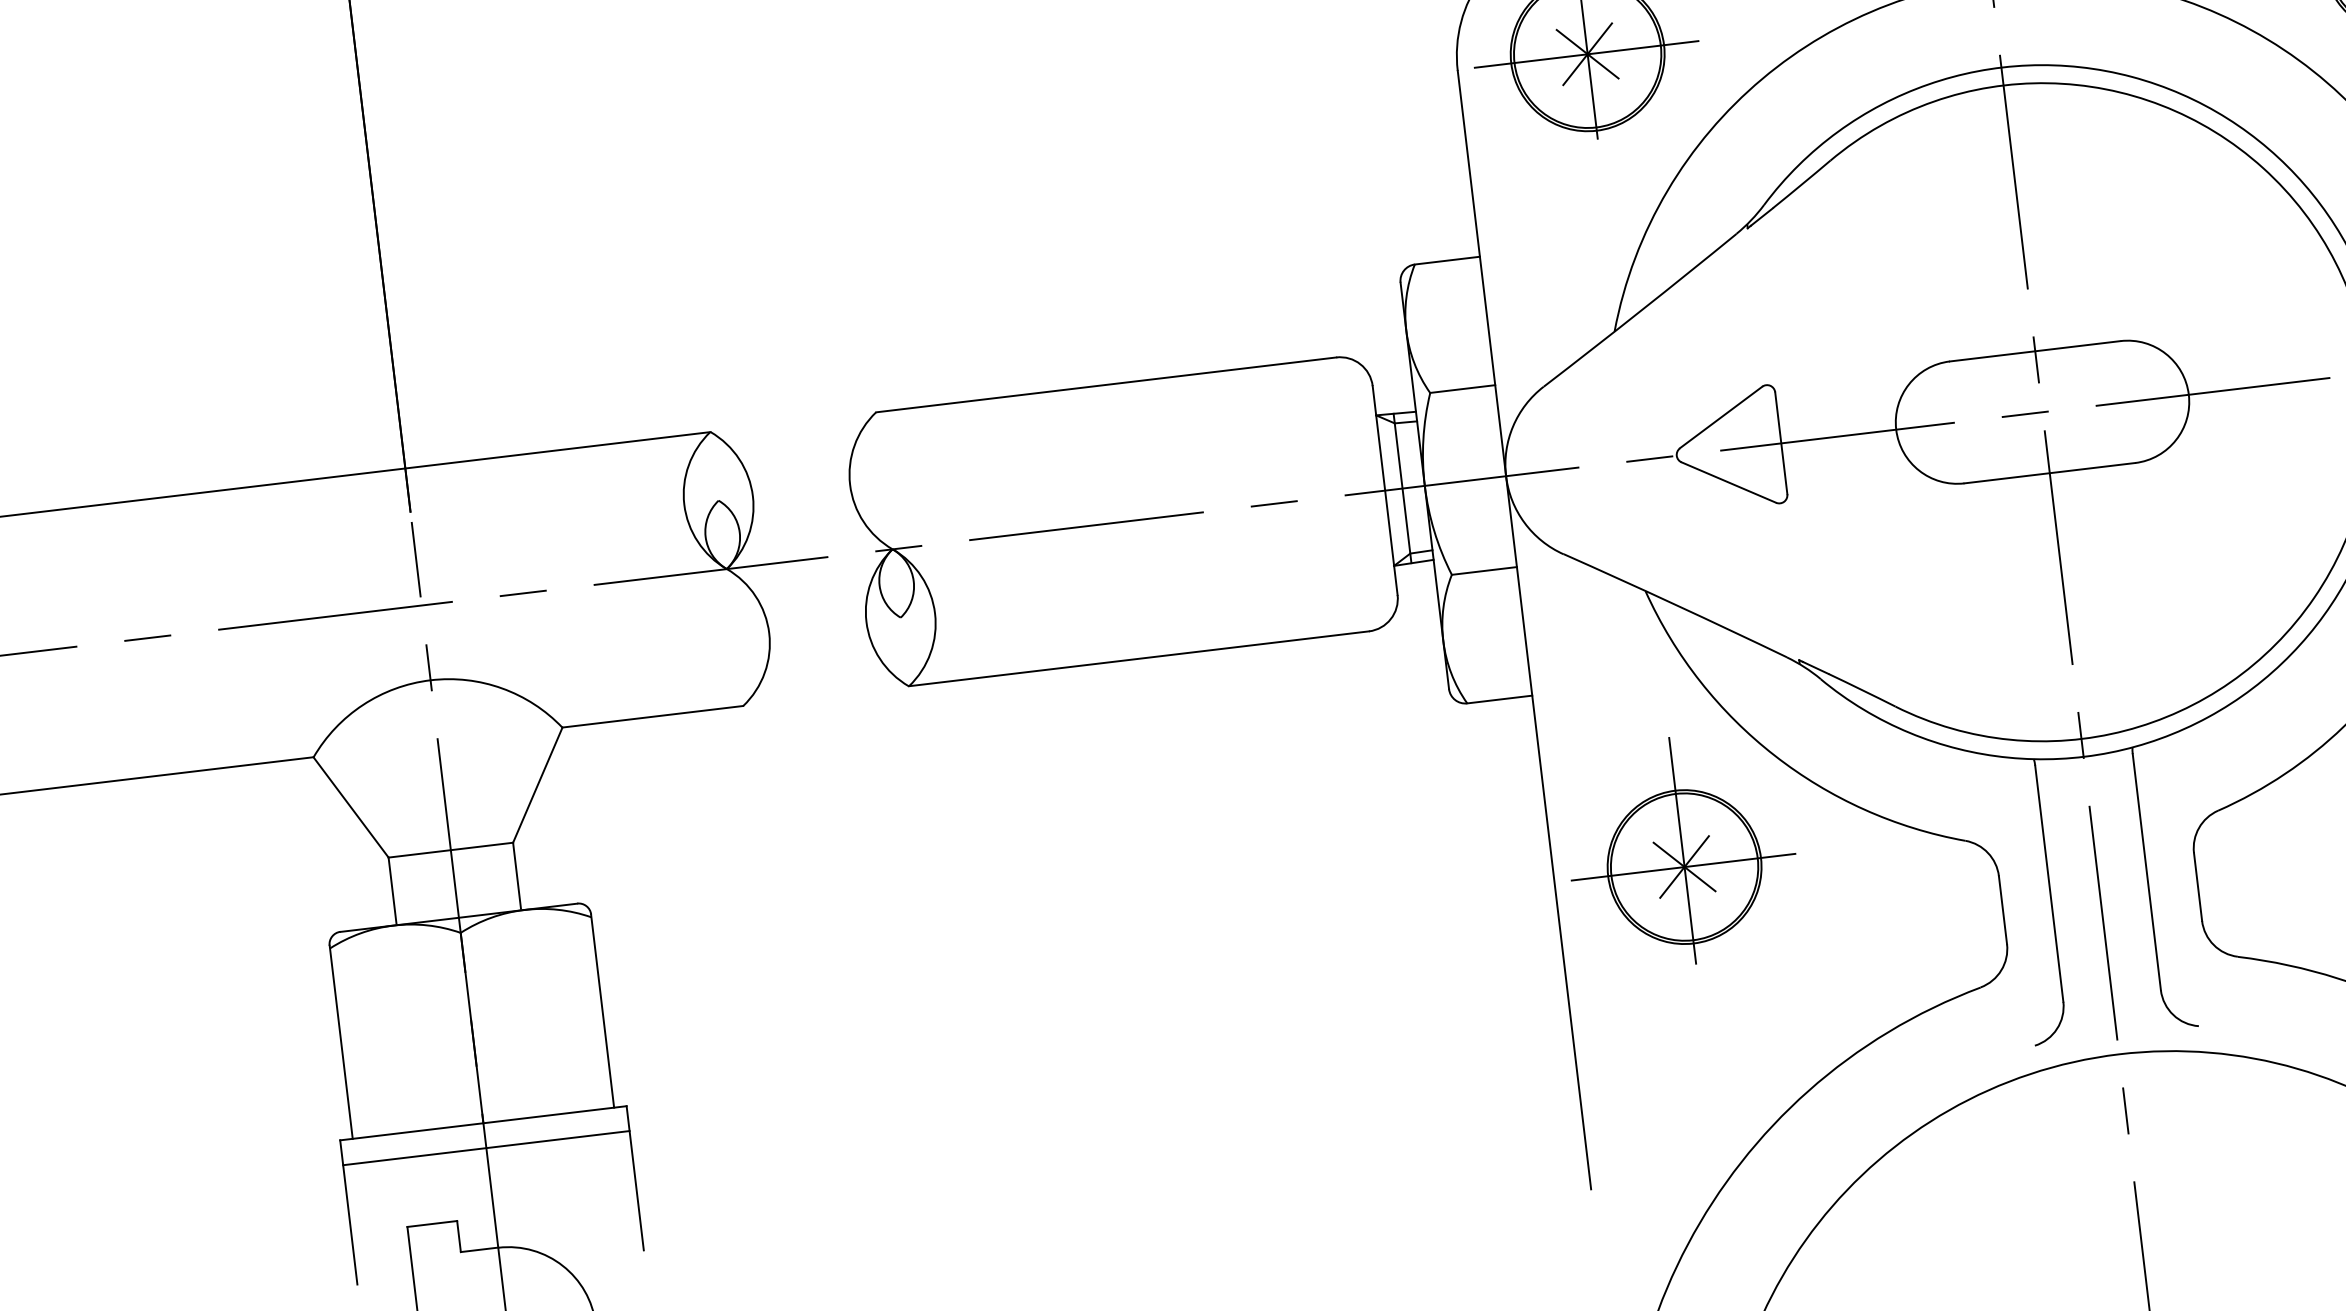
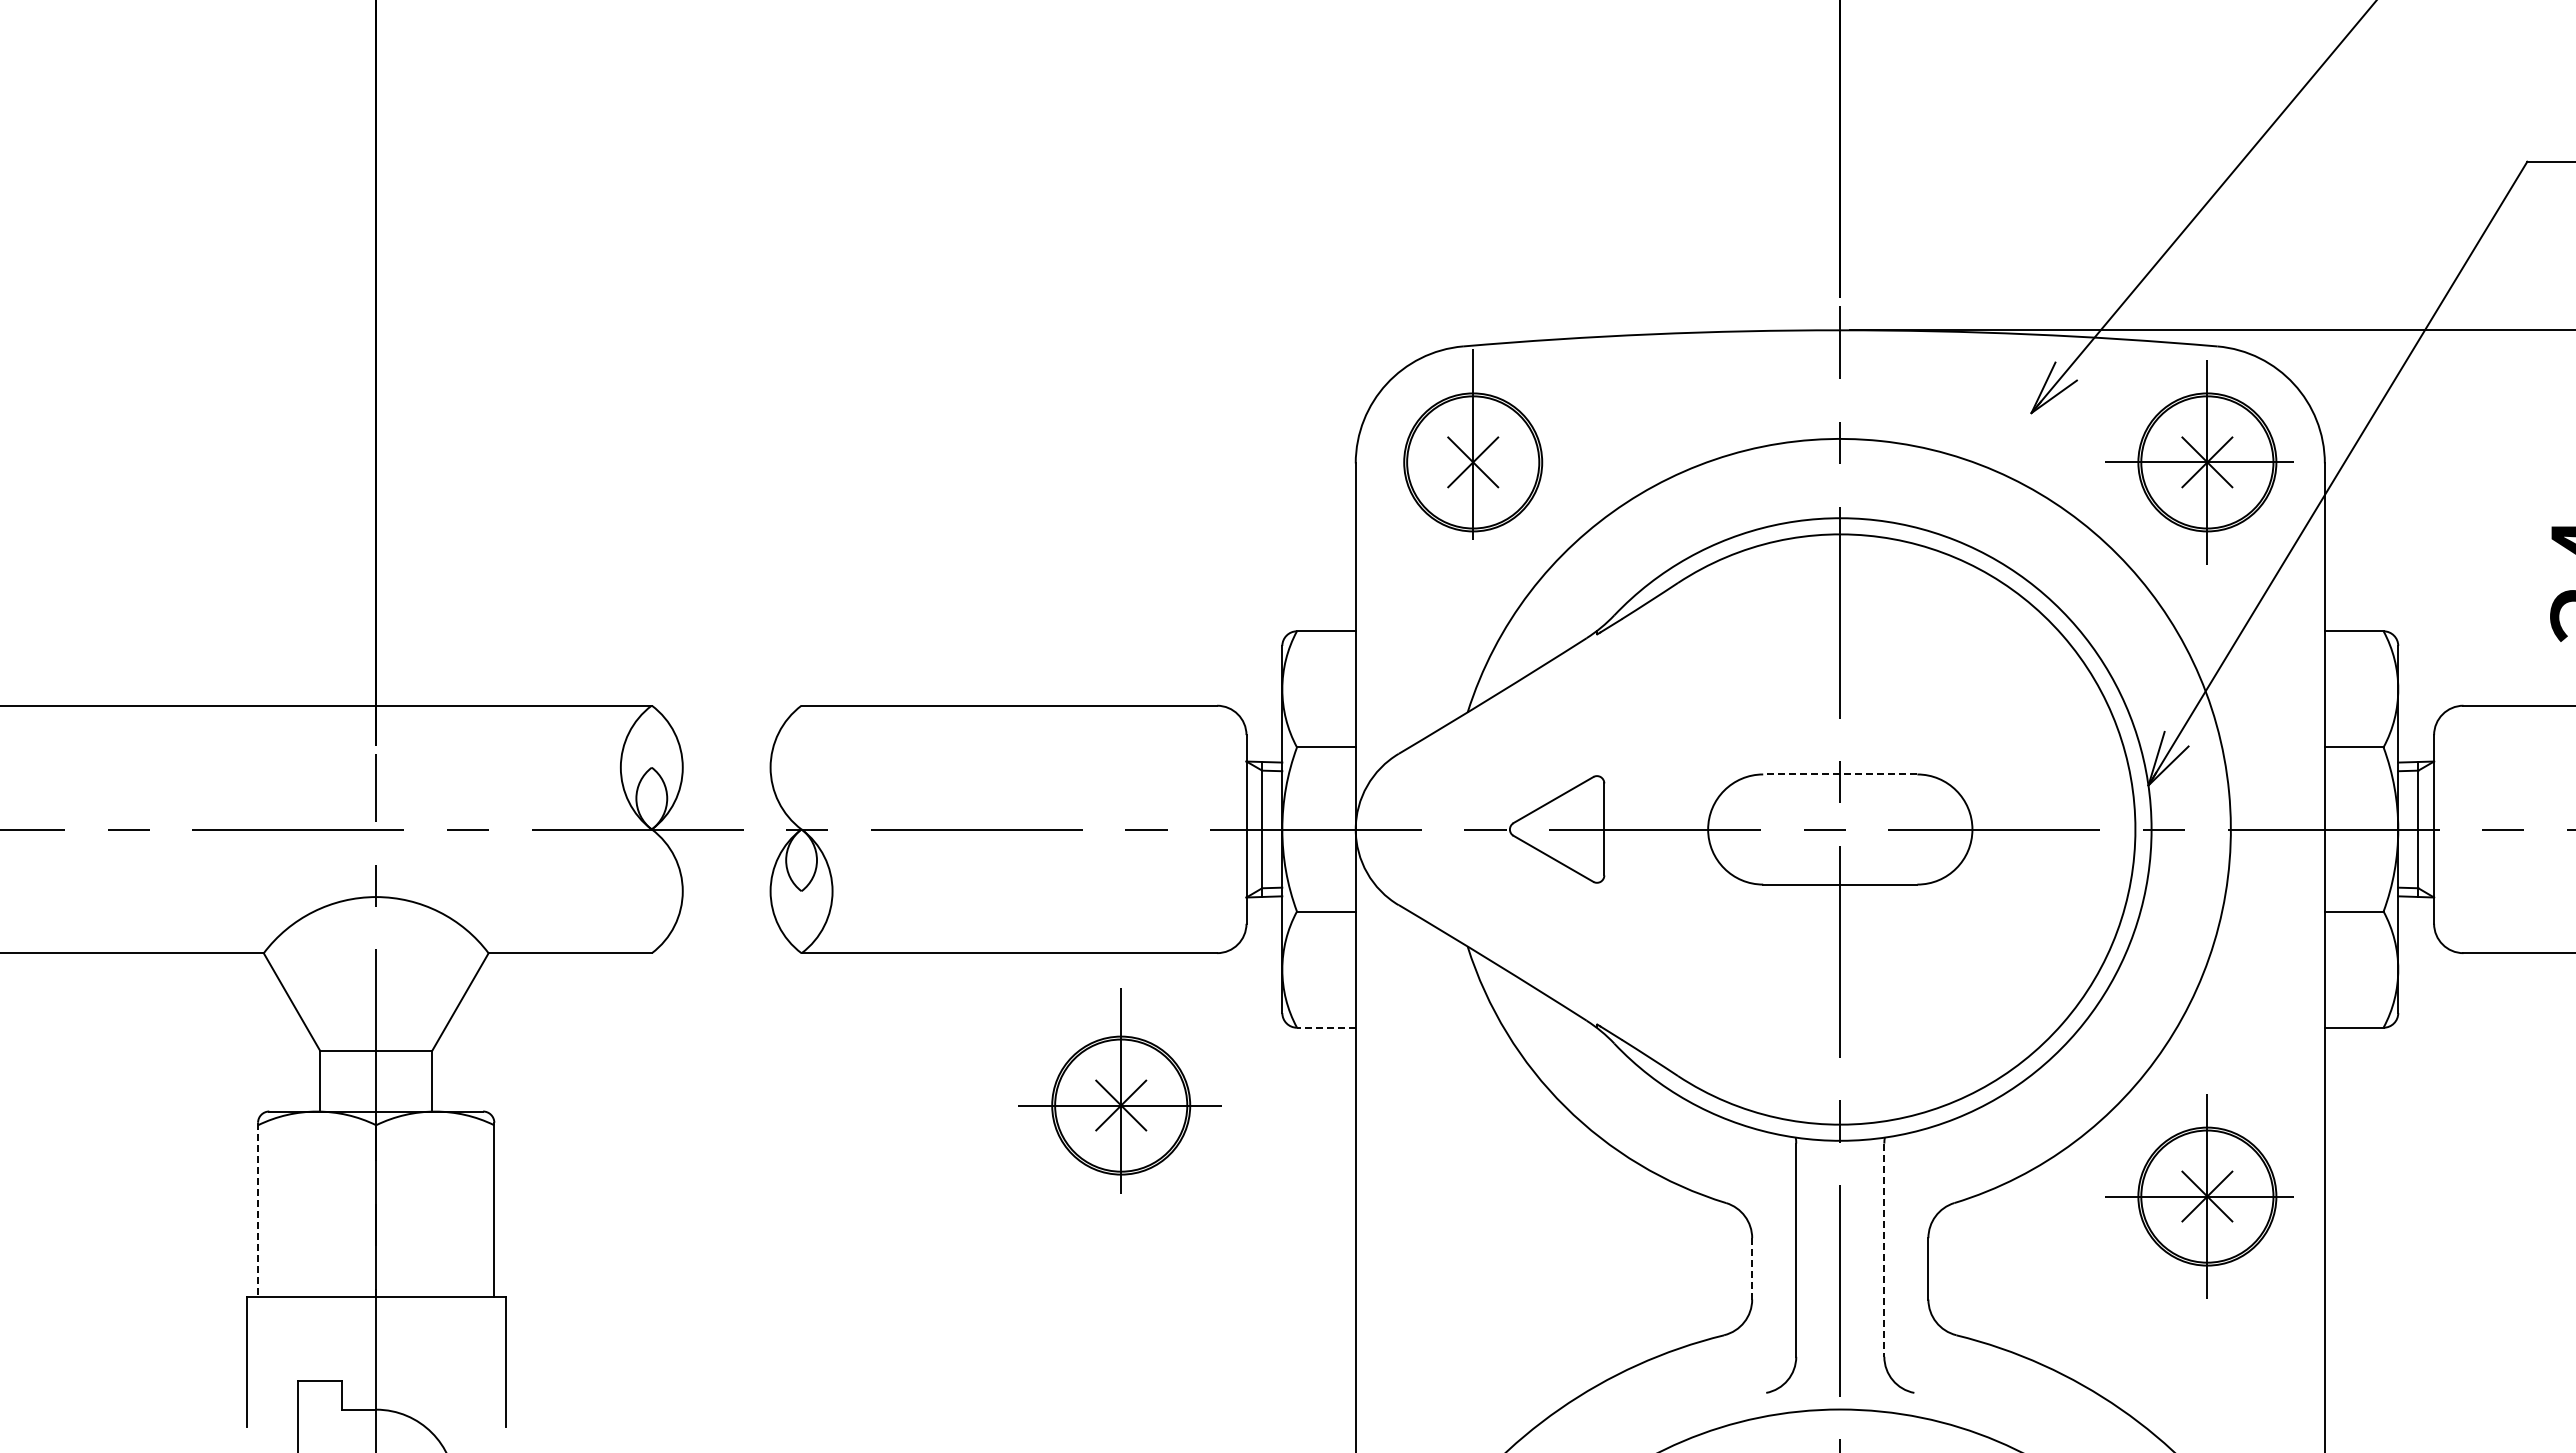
line: (1586, 54) -> (1472, 462), removed
line: (2034, 351) -> (1839, 774), solid -> dashed
line: (1498, 699) -> (1325, 1027), solid -> dashed
part: (1680, 850) -> (1119, 1090), moved
line: (2147, 872) -> (1884, 1250), solid -> dashed
line: (2003, 909) -> (1752, 1268), solid -> dashed
line: (341, 1042) -> (258, 1210), solid -> dashed
line: (485, 1148) -> (375, 1319), removed

